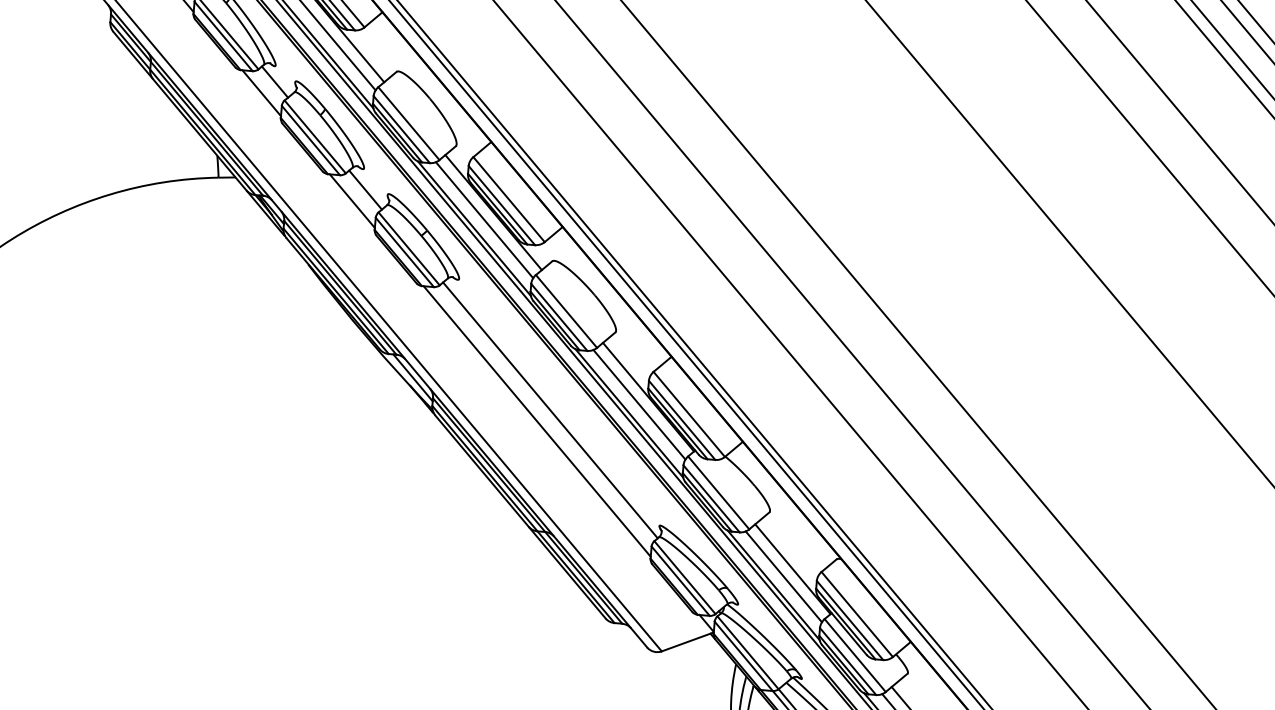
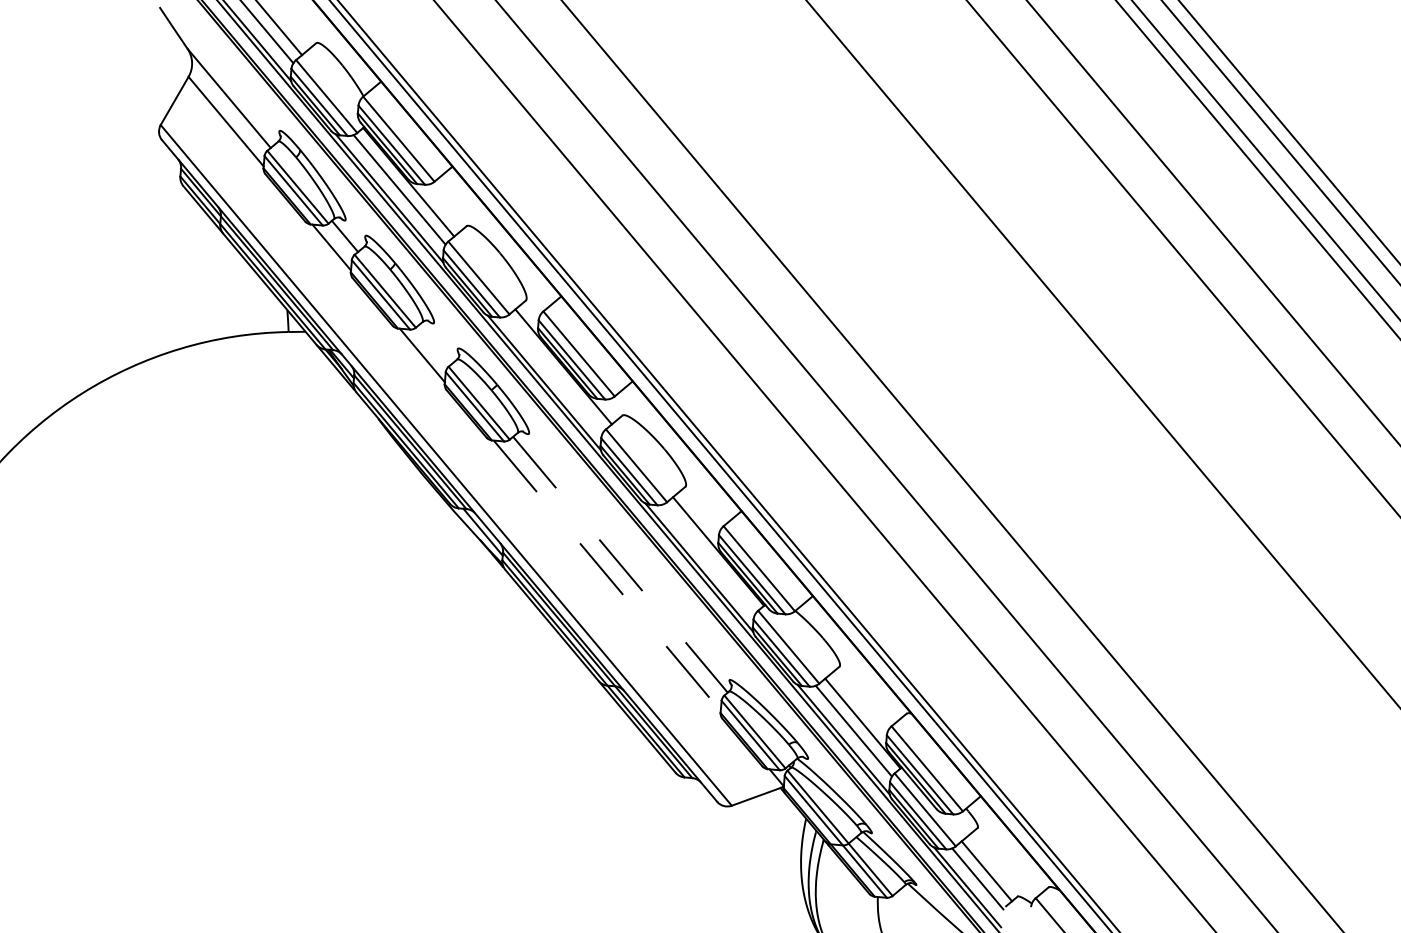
line: (365, 189) -> (435, 343), removed
line: (484, 220) -> (554, 374), removed
line: (639, 404) -> (709, 558), removed
line: (550, 411) -> (620, 565), solid -> dashed
line: (537, 421) -> (607, 575), solid -> dashed

